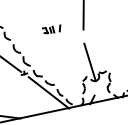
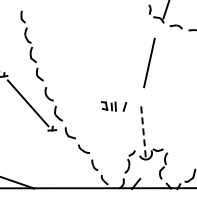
part: (52, 29) -> (114, 106), moved
line: (90, 62) -> (143, 133), solid -> dashed
line: (48, 93) -> (79, 162), removed

